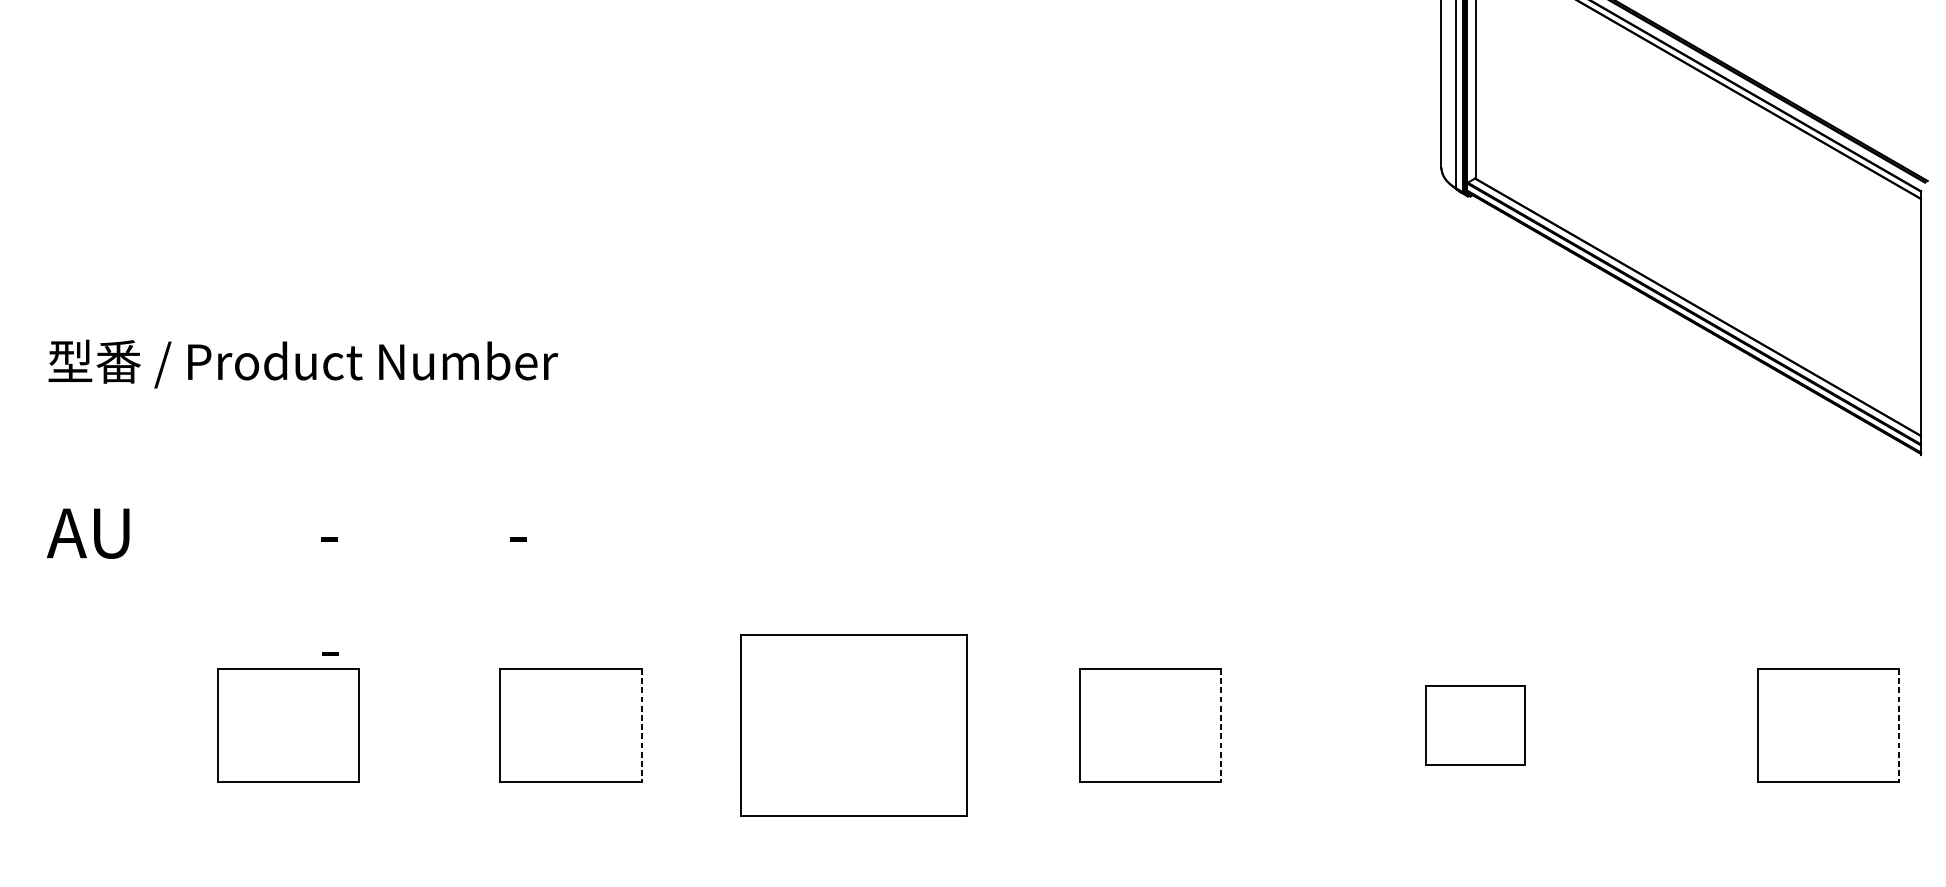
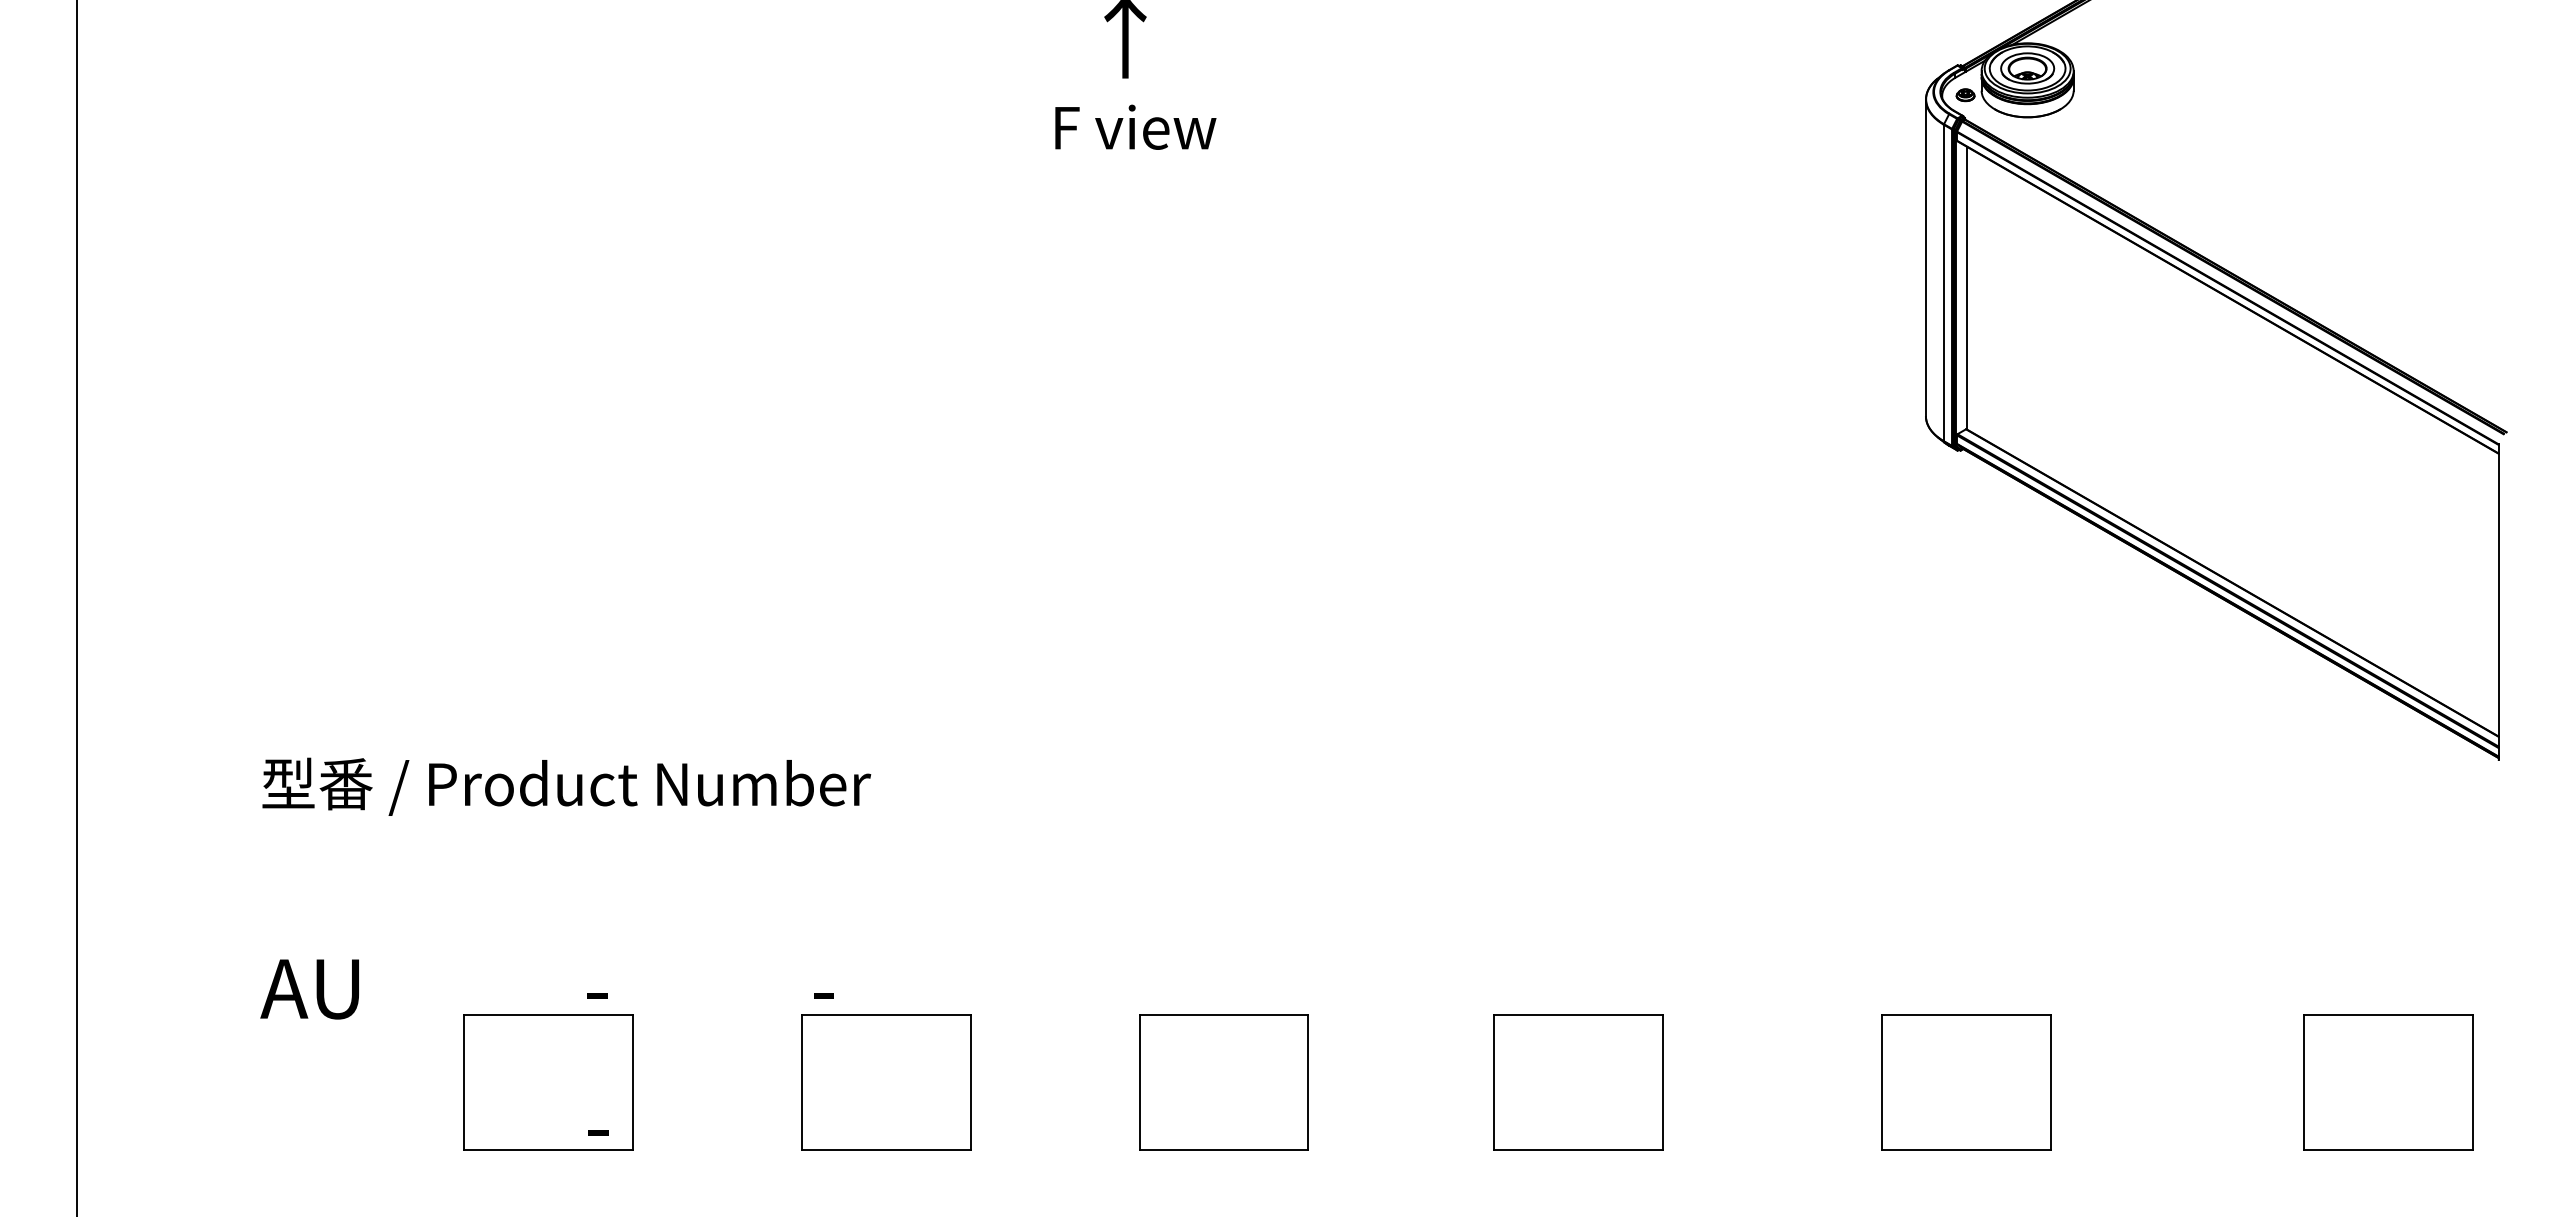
text: (302, 497) -> (565, 946), moved
line: (641, 725) -> (970, 1082), dashed -> solid
part: (853, 725) -> (1223, 1082), size x0.62
line: (1220, 725) -> (1662, 1082), dashed -> solid
part: (1475, 725) -> (1966, 1082), size x1.43
line: (1899, 725) -> (2472, 1082), dashed -> solid

